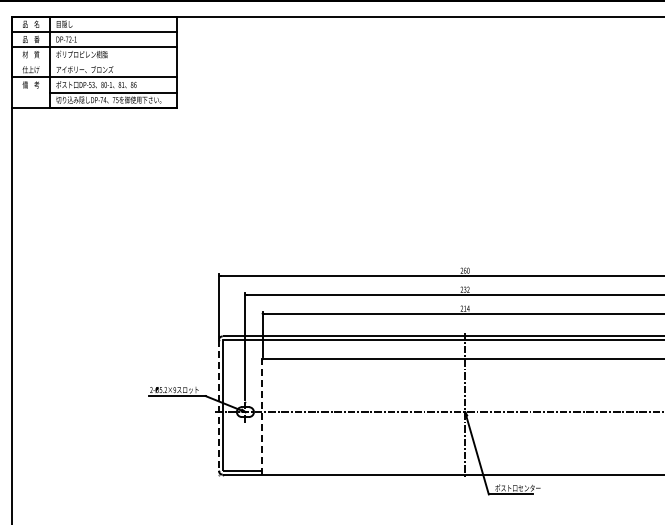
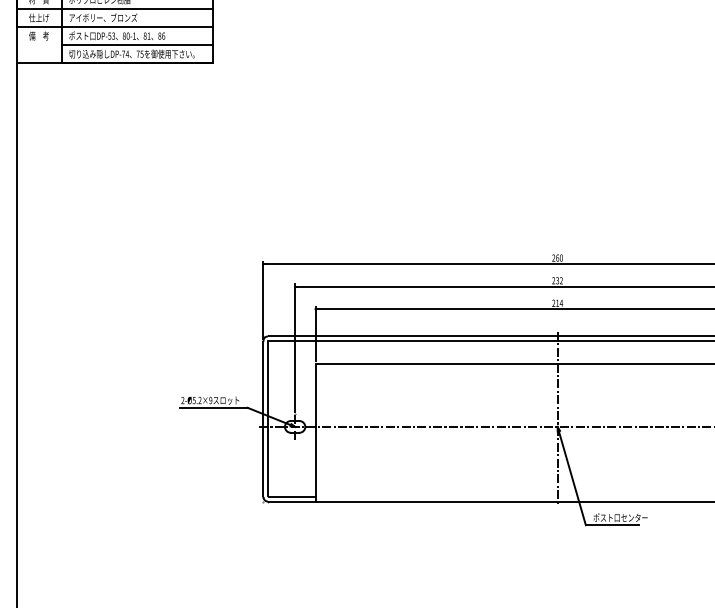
line: (94, 62) -> (114, 9), added
line: (218, 405) -> (262, 419), dashed -> solid
line: (262, 416) -> (315, 432), dashed -> solid

